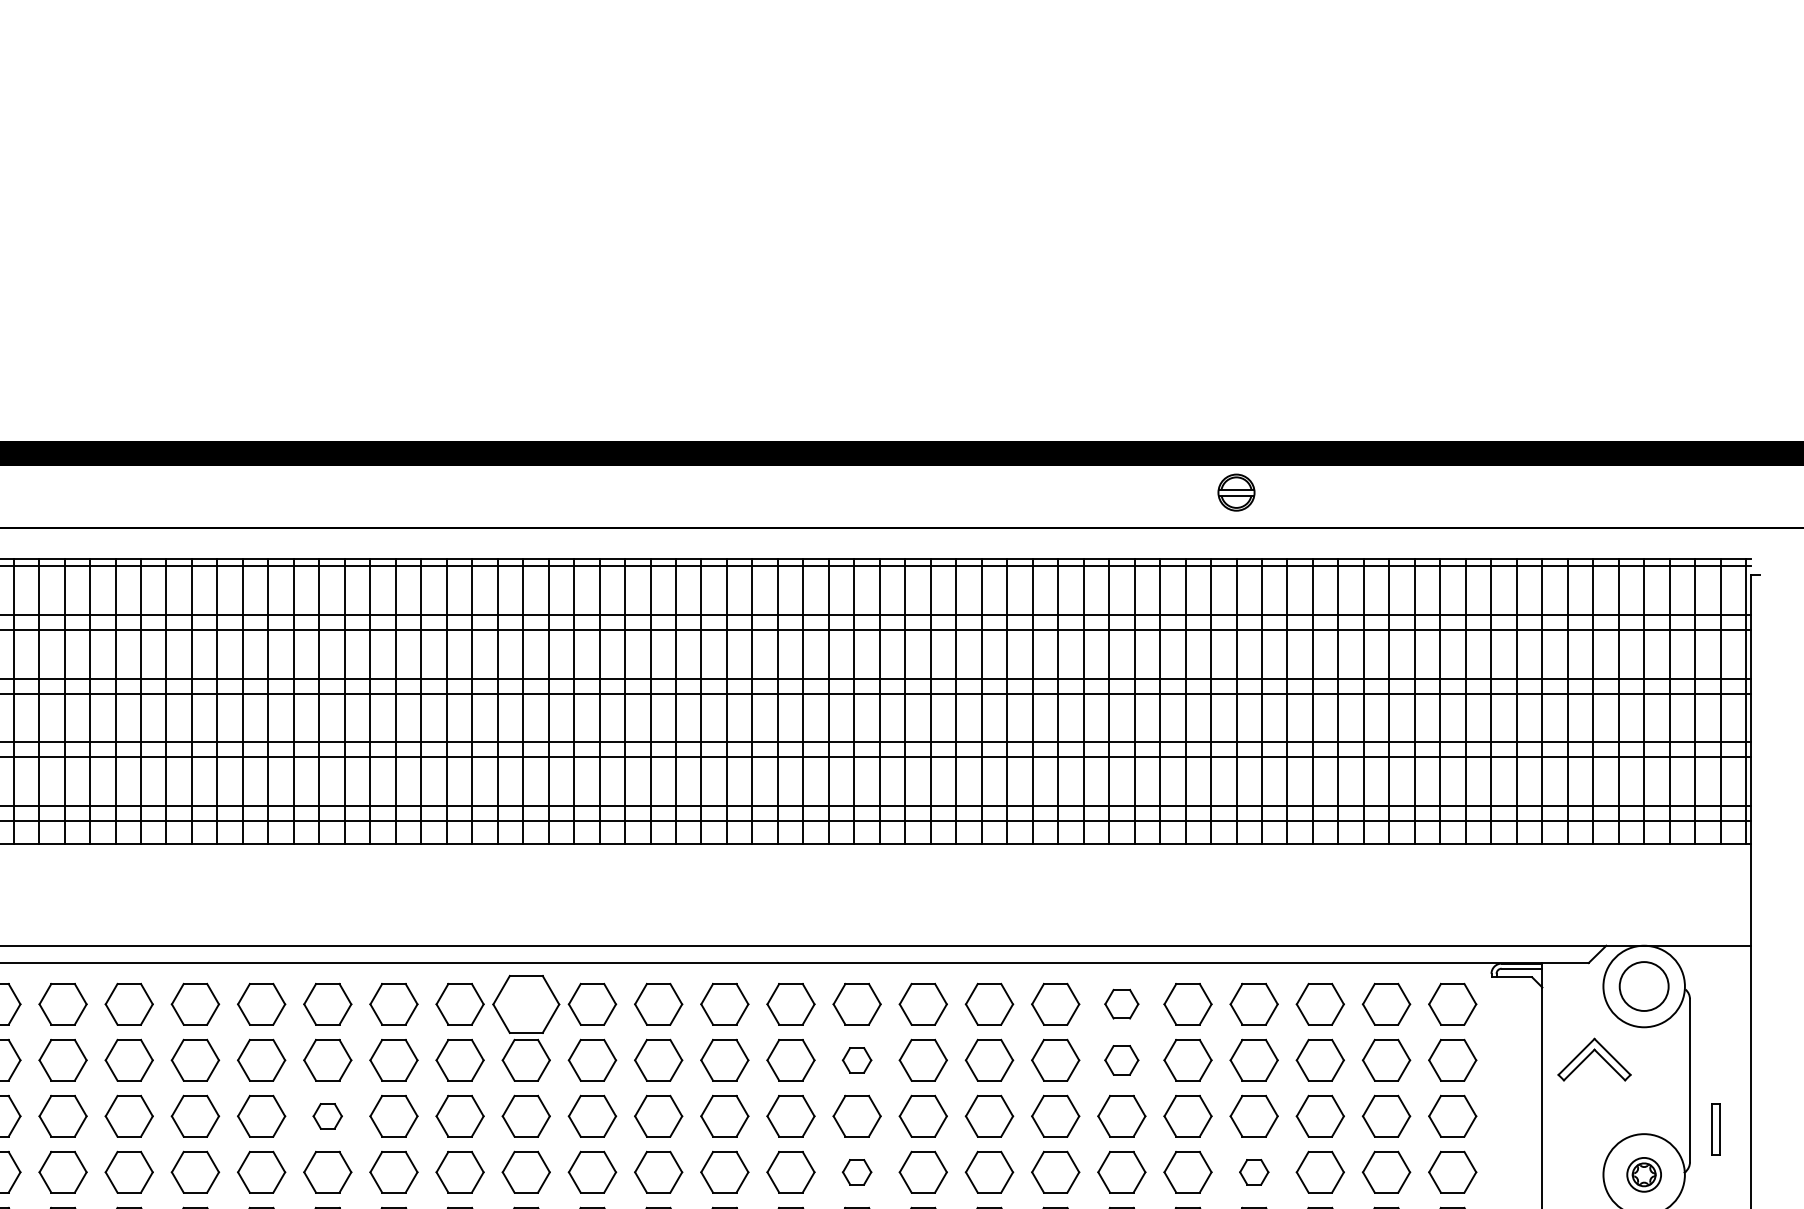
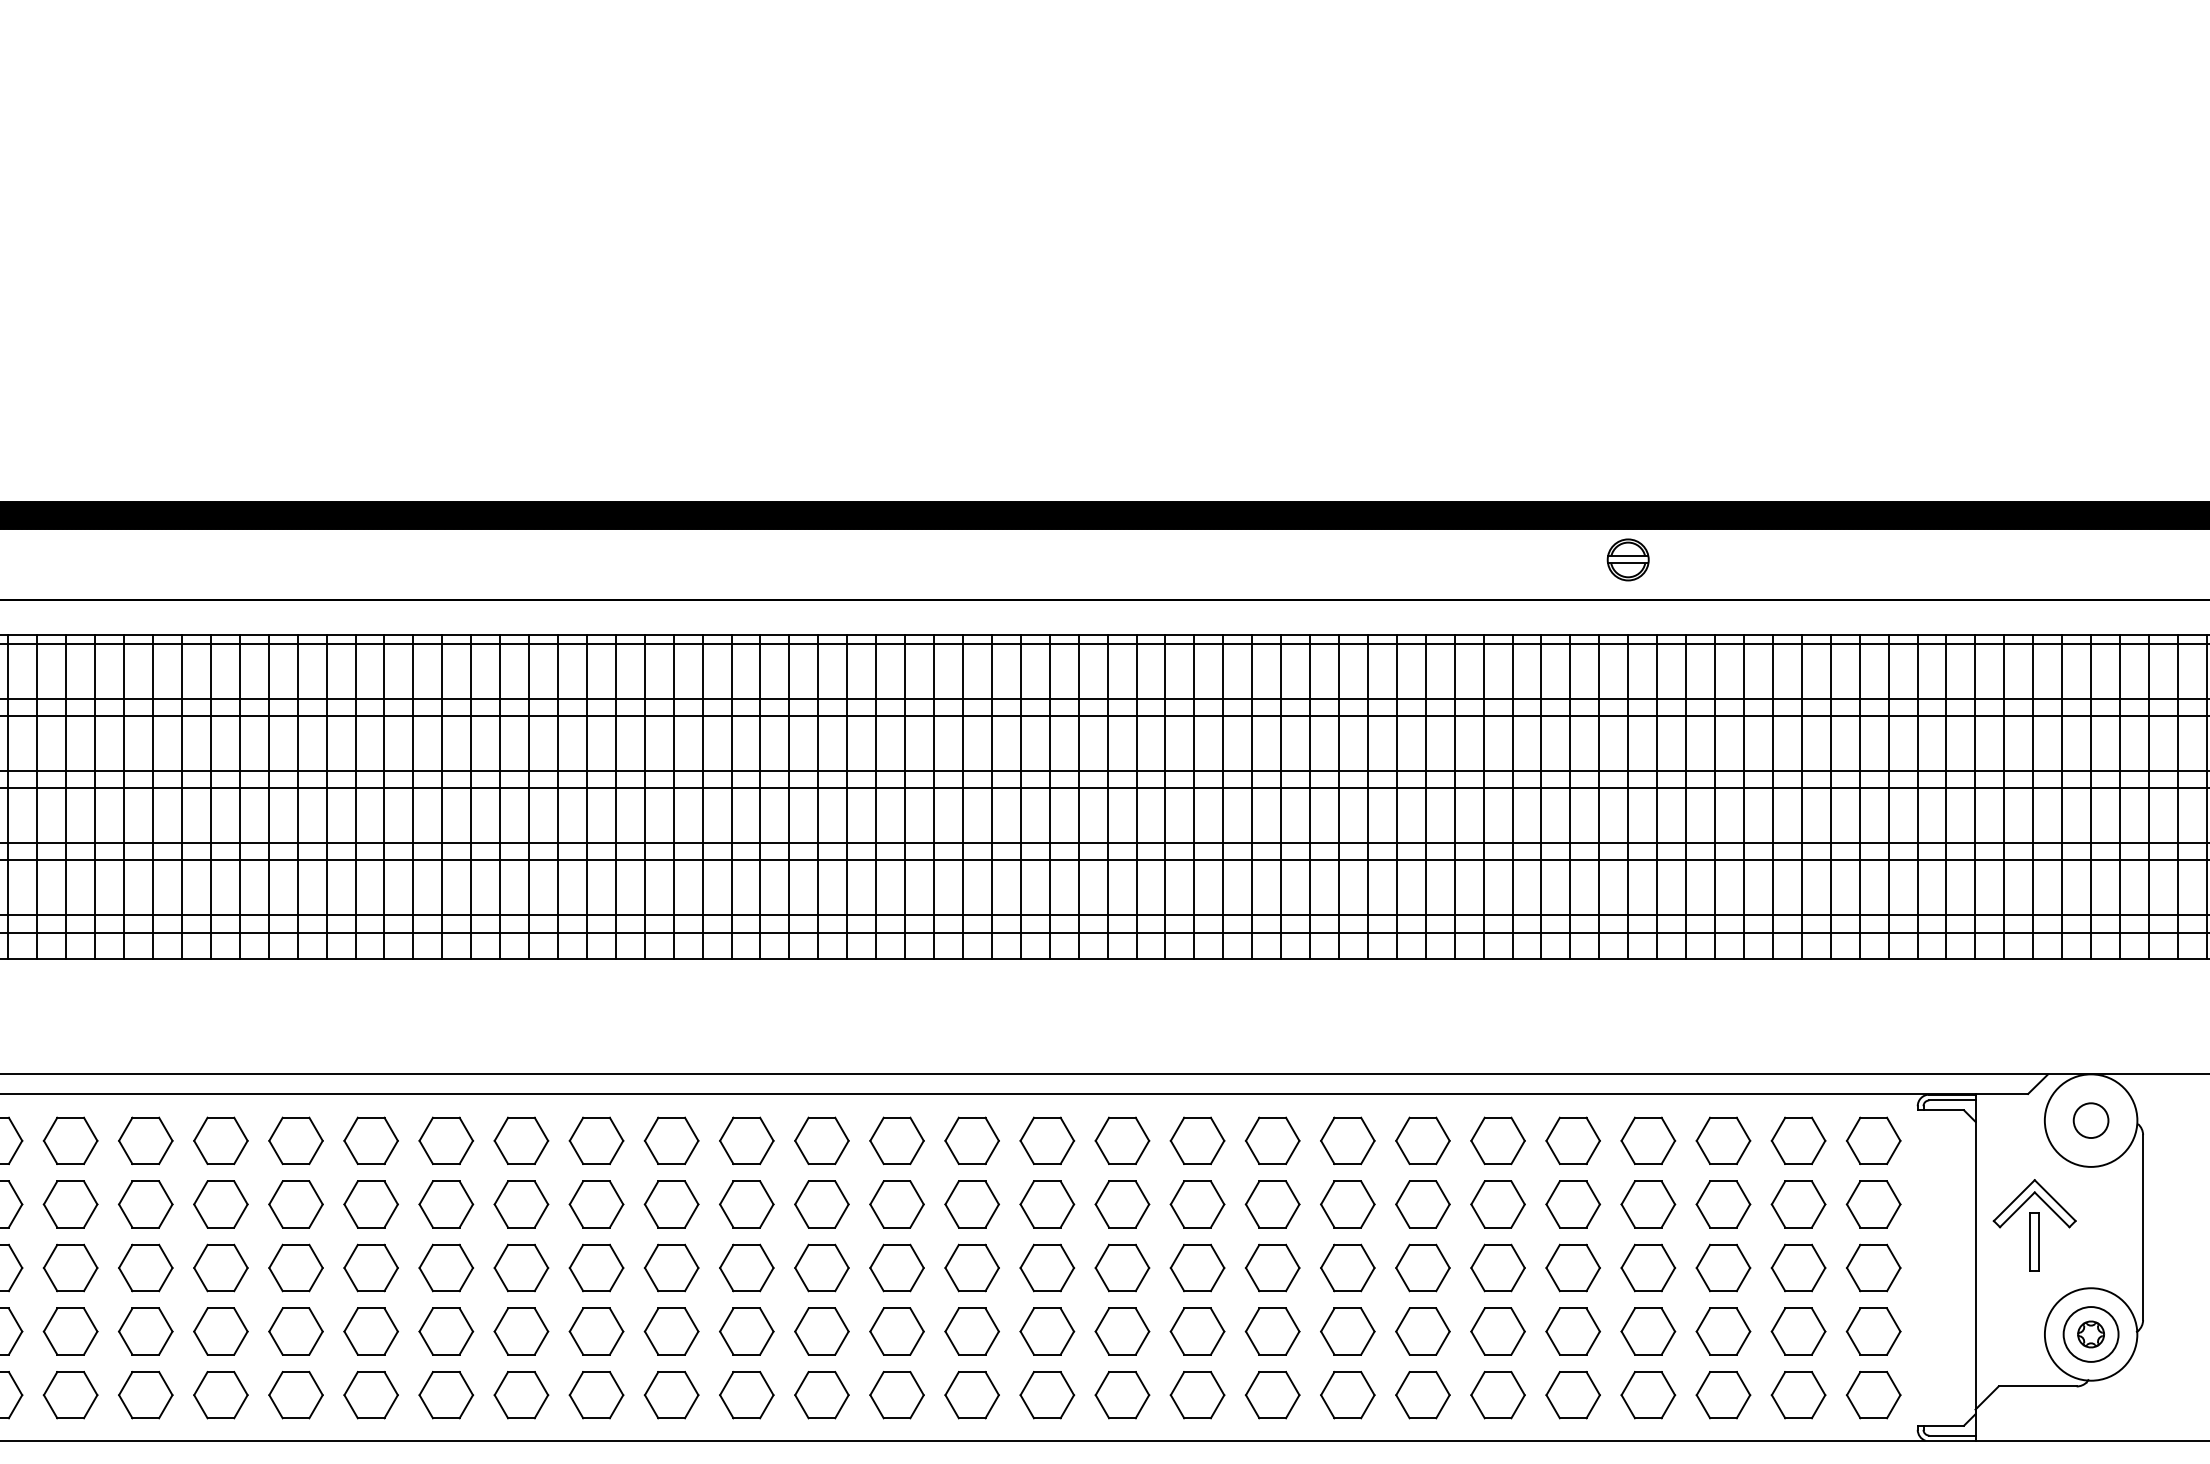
circle: (1643, 986) -> (2090, 1120), size x0.62
part: (525, 1004) -> (821, 1140), size x0.71
part: (1121, 1004) -> (1497, 1140), size x1.43
part: (857, 1060) -> (1197, 1204), size x1.67
part: (1121, 1060) -> (1497, 1204), size x1.43
part: (327, 1115) -> (596, 1267), size x1.67
part: (1715, 1129) -> (2034, 1241), moved
part: (857, 1172) -> (1197, 1331), size x1.67
part: (1254, 1172) -> (1648, 1331), size x1.67
circle: (1643, 1174) -> (2090, 1334), size x1.43

